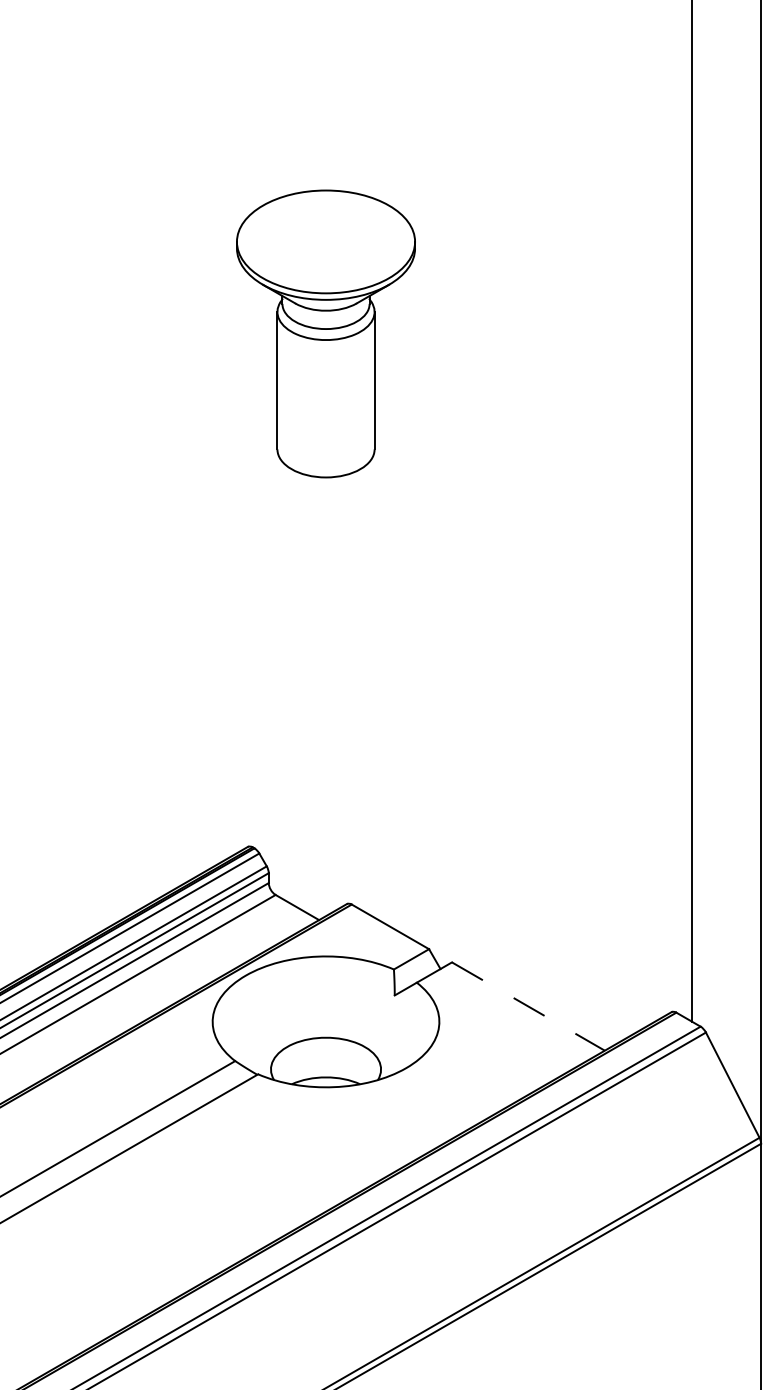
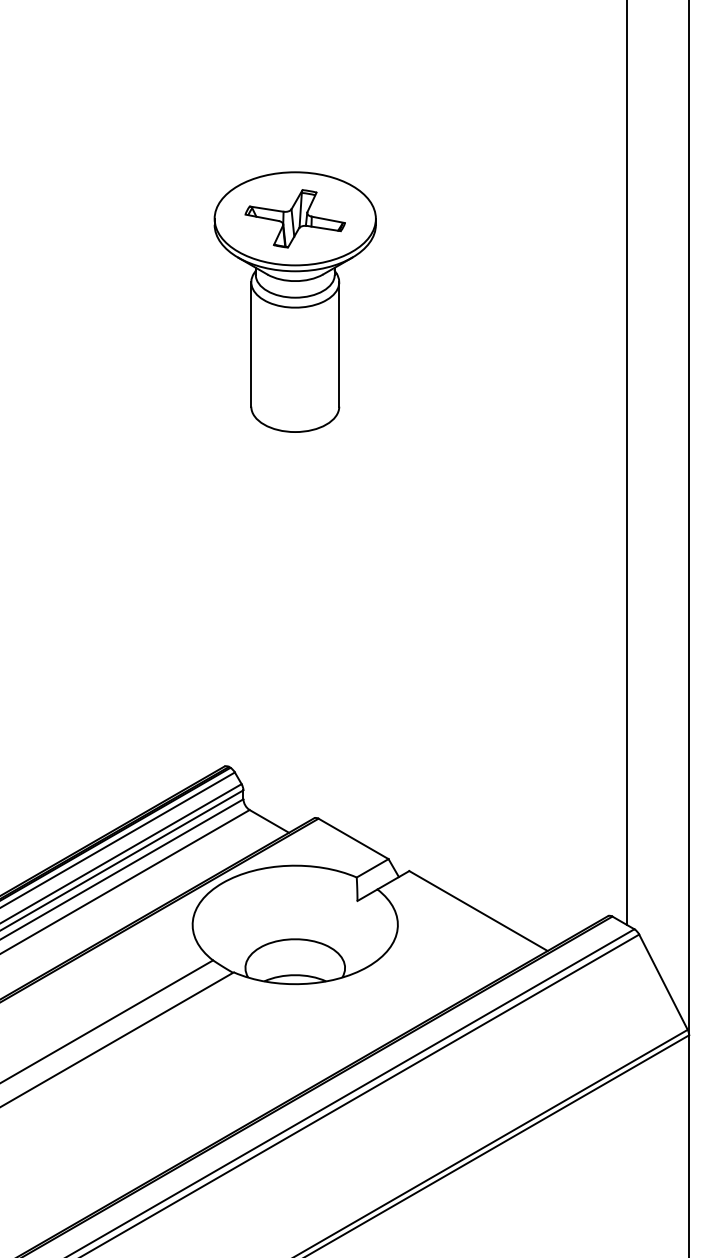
part: (325, 241) -> (294, 218), added
line: (528, 1006) -> (478, 911), dashed -> solid

